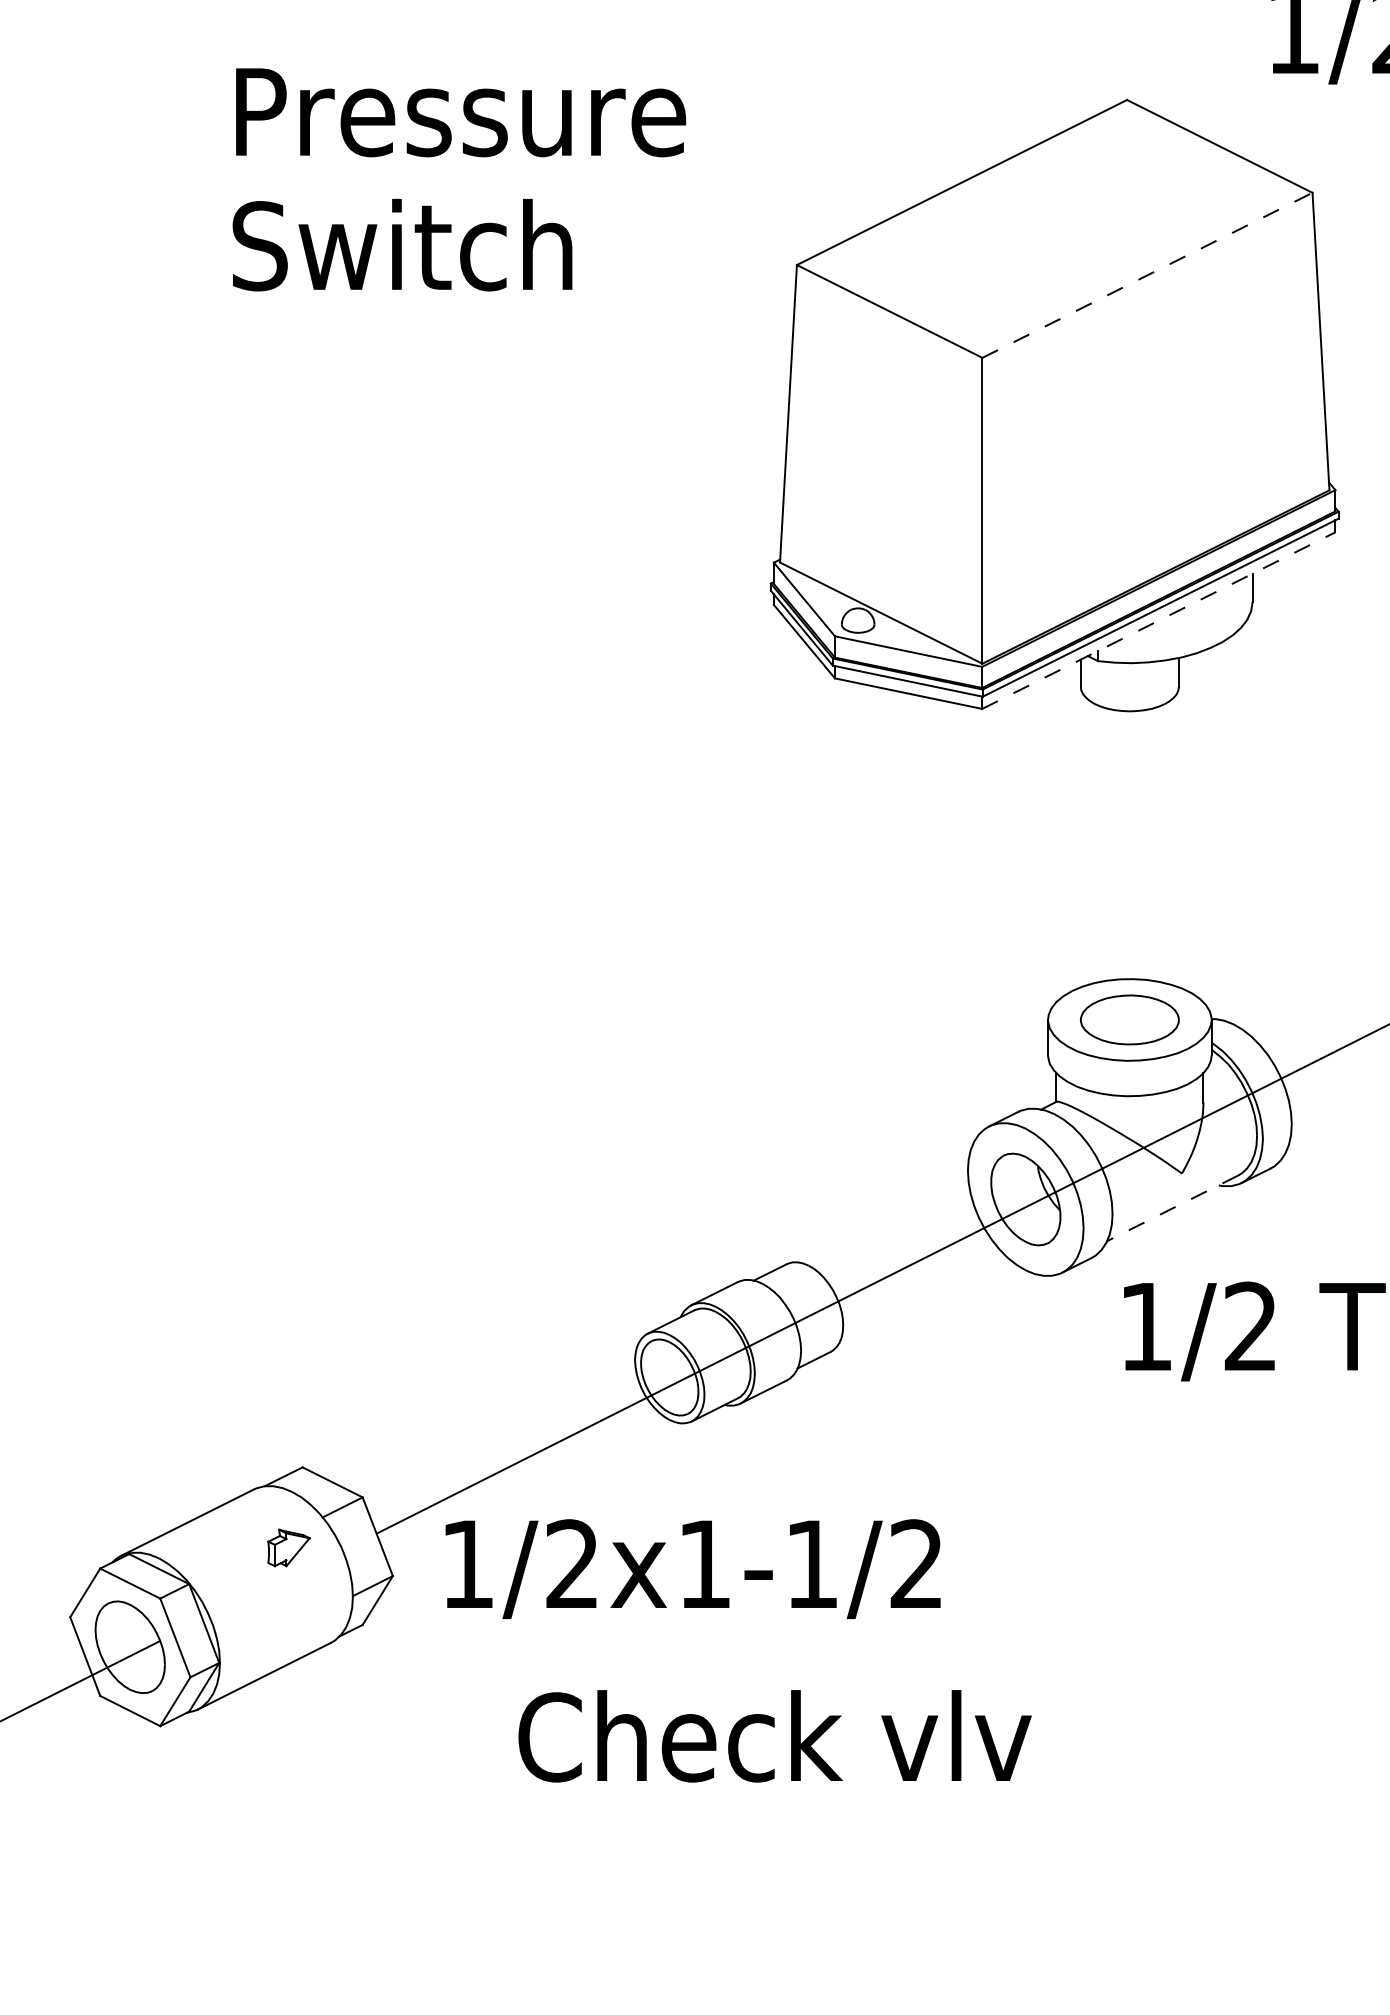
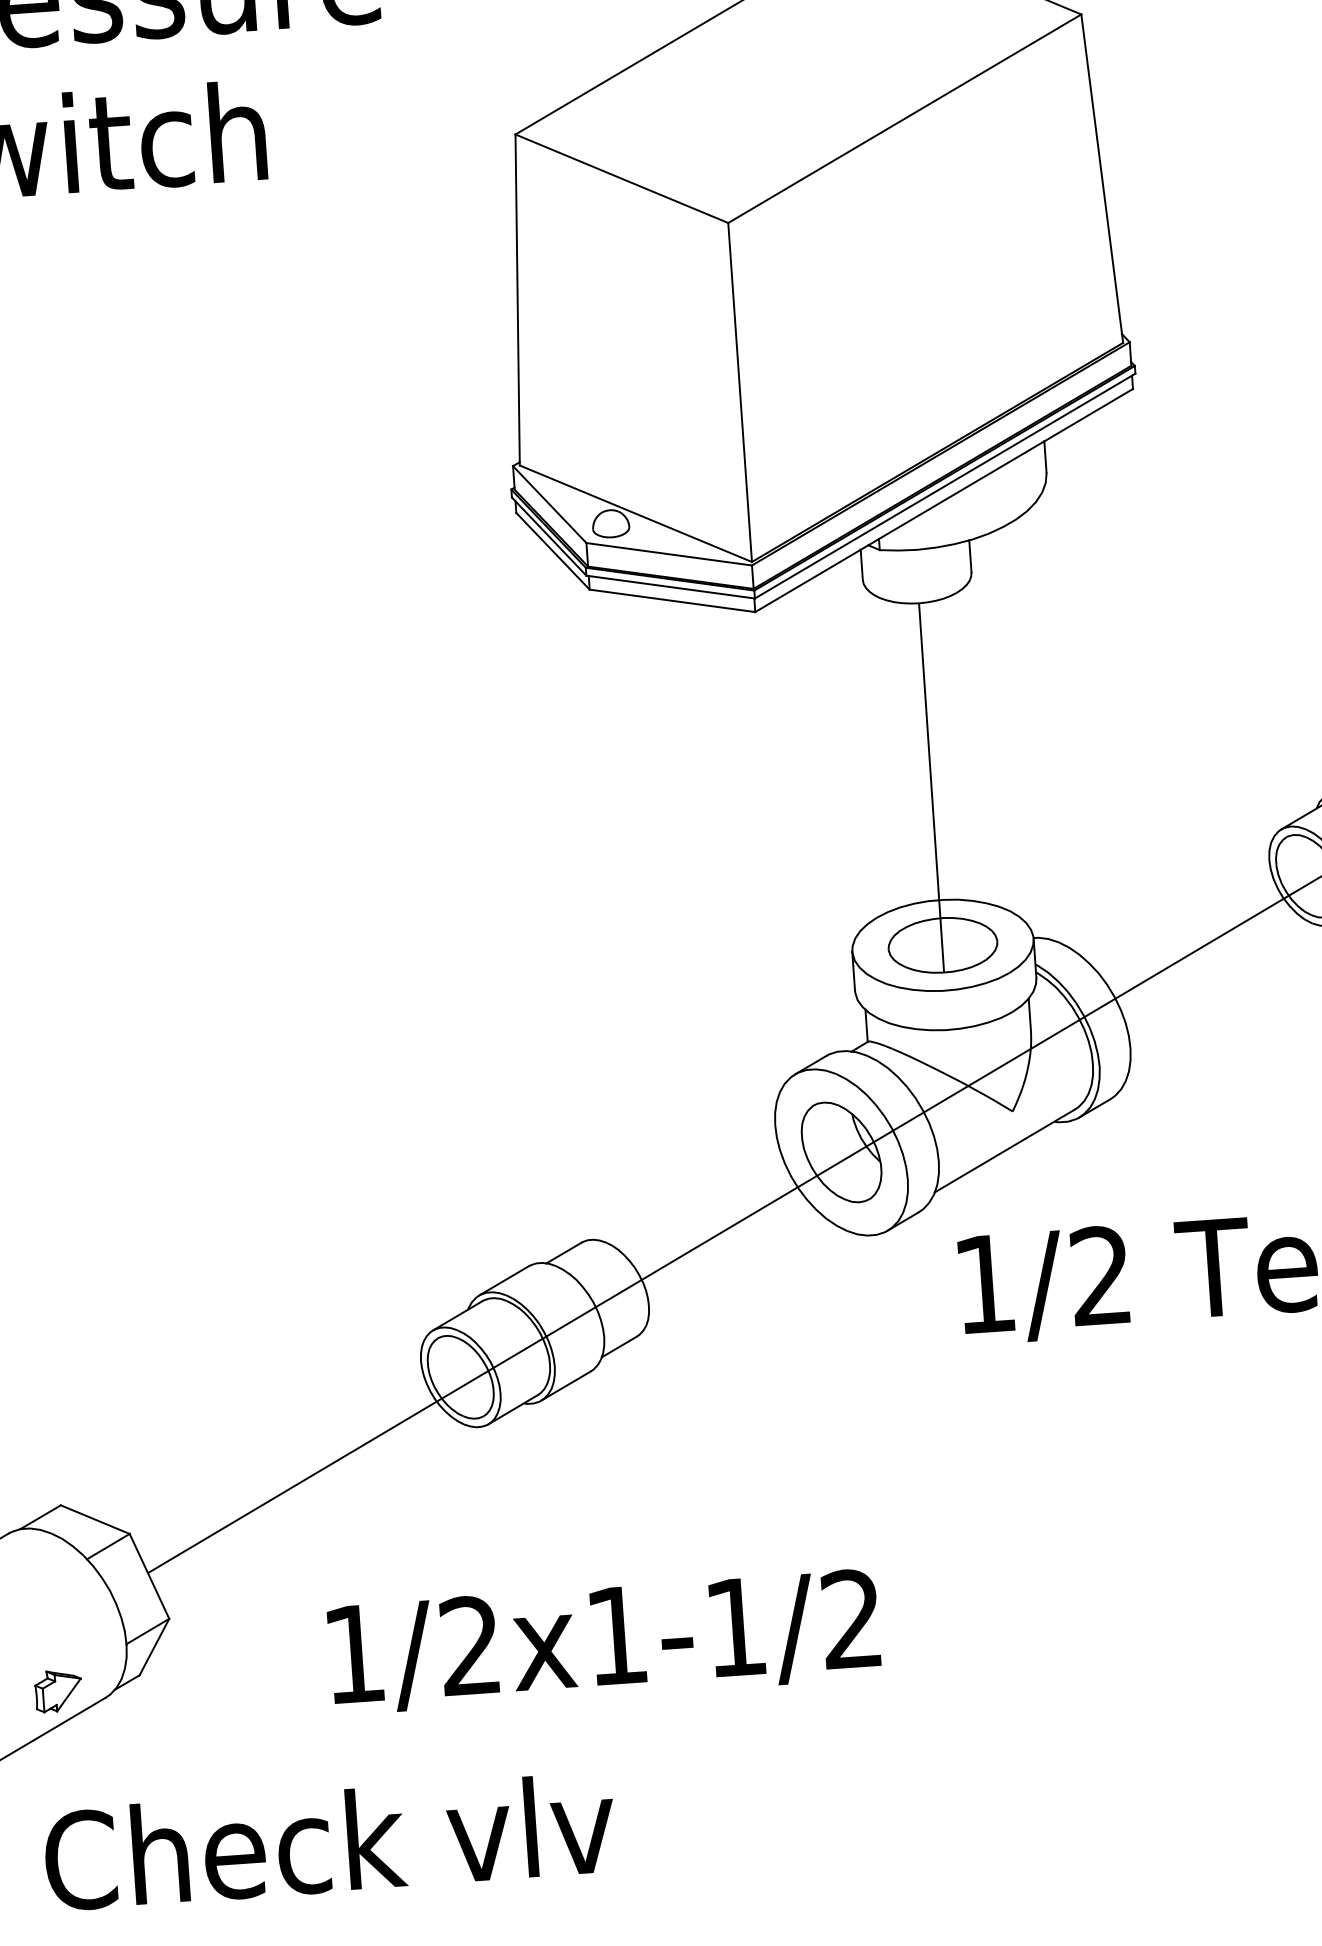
line: (1147, 275) -> (904, 118), dashed -> solid
line: (1159, 620) -> (944, 500), dashed -> solid
line: (1129, 877) -> (931, 787), added
line: (1172, 1208) -> (1004, 1151), dashed -> solid
part: (288, 1547) -> (58, 1690), moved
text: (692, 1568) -> (603, 1641), moved
text: (774, 1736) -> (329, 1841), moved

